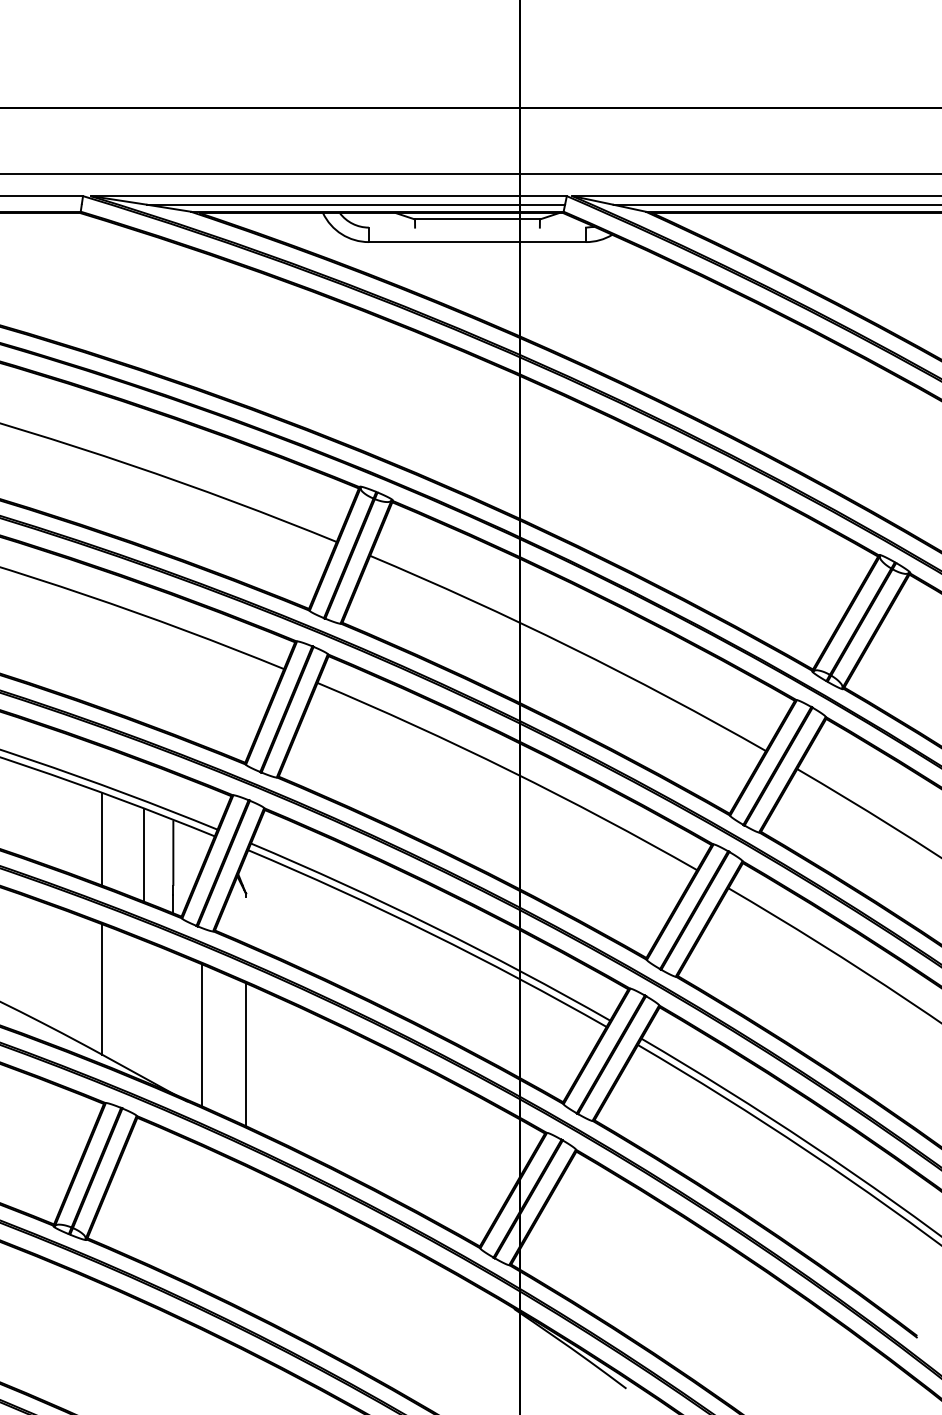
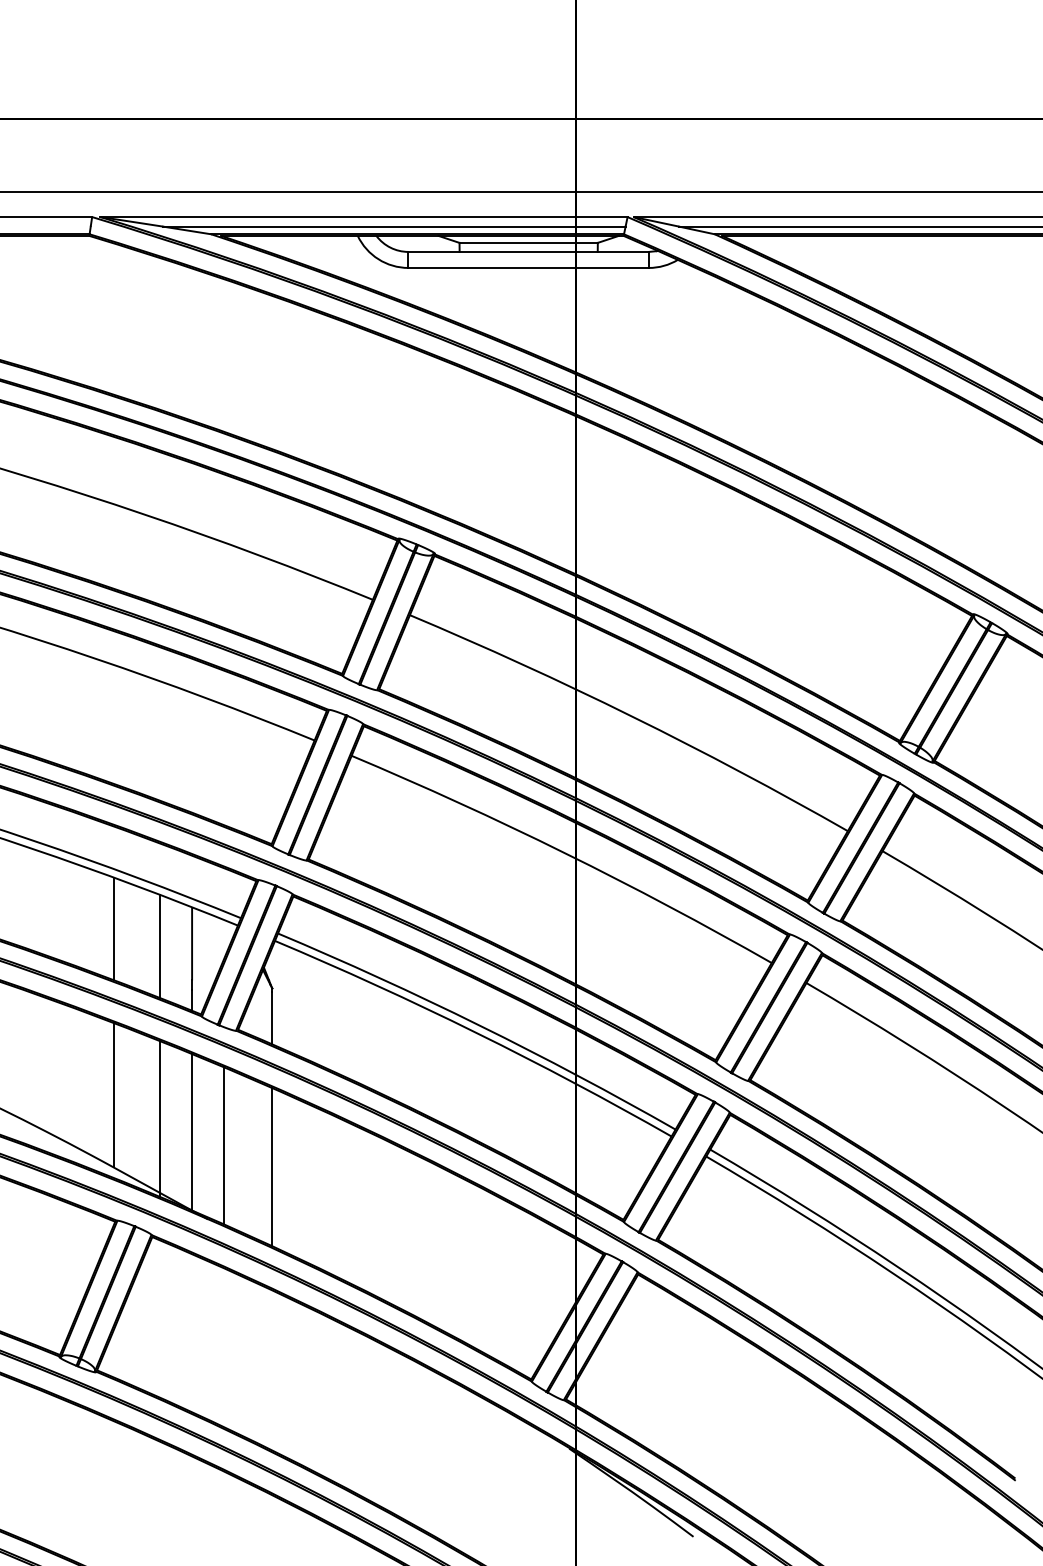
line: (477, 227) -> (528, 251), added
line: (246, 920) -> (272, 1018), added
line: (144, 1010) -> (160, 1118), added
line: (173, 1023) -> (192, 1132), added

